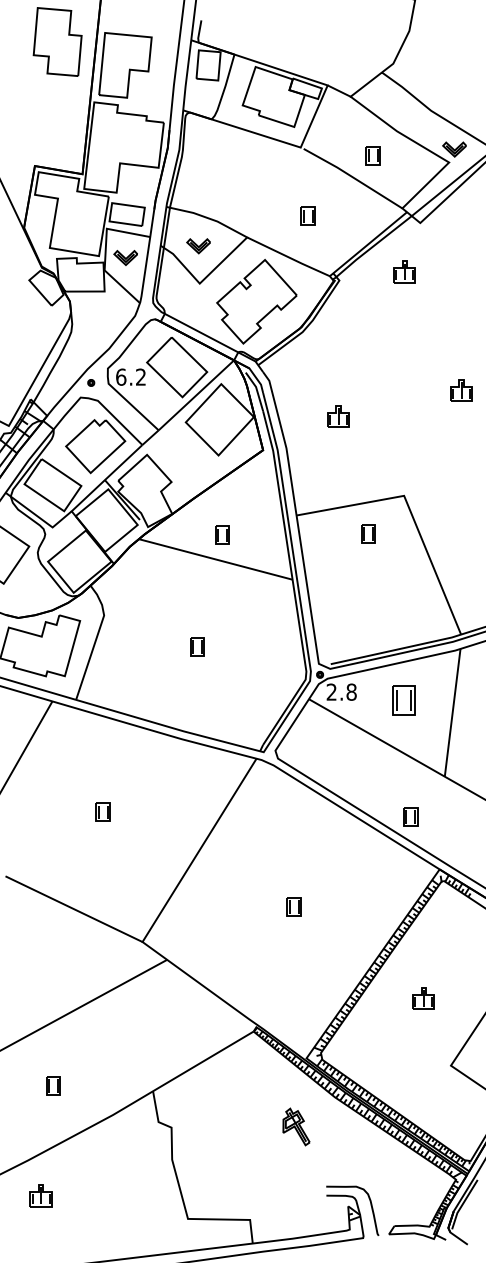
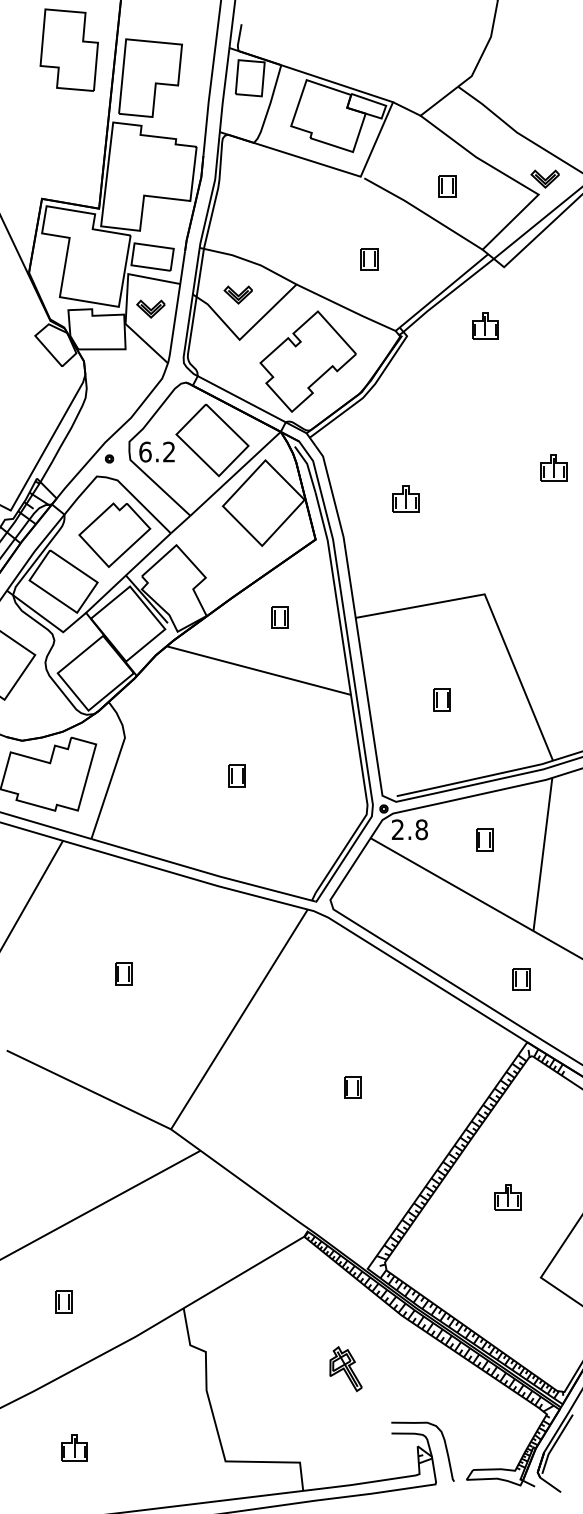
part: (368, 533) -> (441, 699), moved
part: (222, 534) -> (280, 616), moved
part: (403, 700) -> (483, 839), size x0.62
part: (410, 816) -> (521, 978), moved
part: (296, 1126) -> (346, 1368), moved
part: (40, 1195) -> (73, 1447), moved

